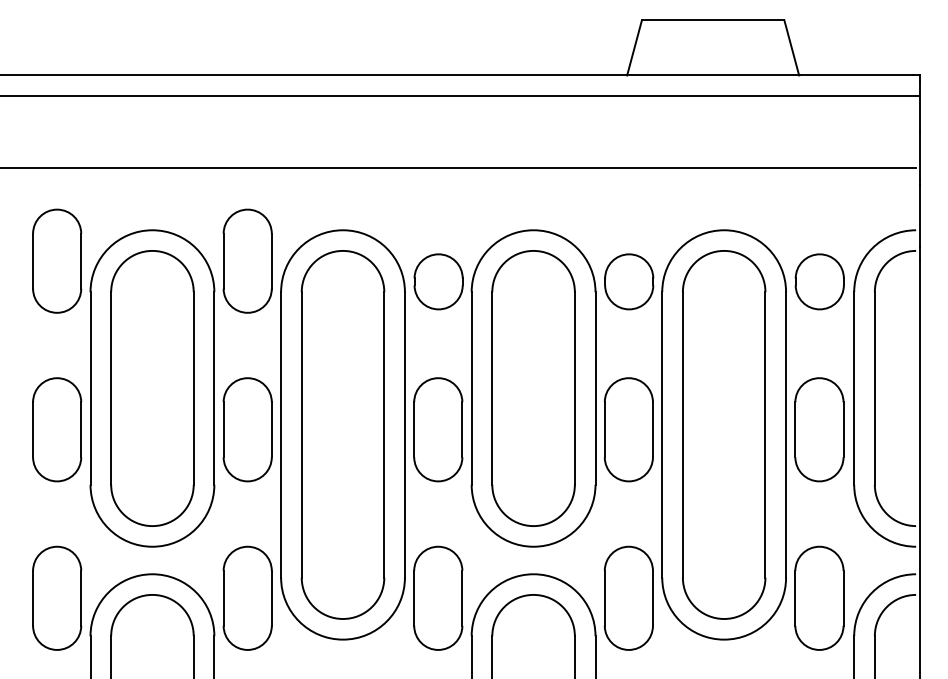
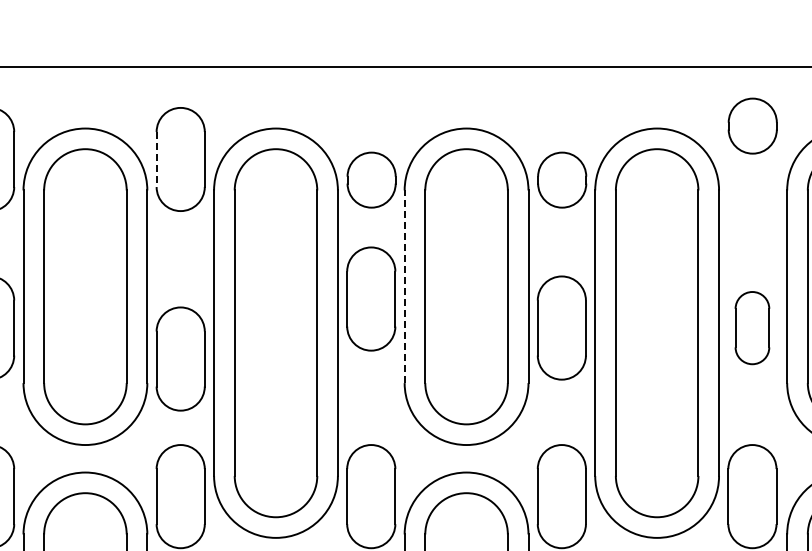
line: (223, 261) -> (156, 159), solid -> dashed
part: (819, 281) -> (752, 125), moved
line: (471, 388) -> (404, 286), solid -> dashed
part: (247, 429) -> (180, 358), moved
part: (438, 429) -> (371, 298), moved
part: (819, 429) -> (752, 327), size x0.7

